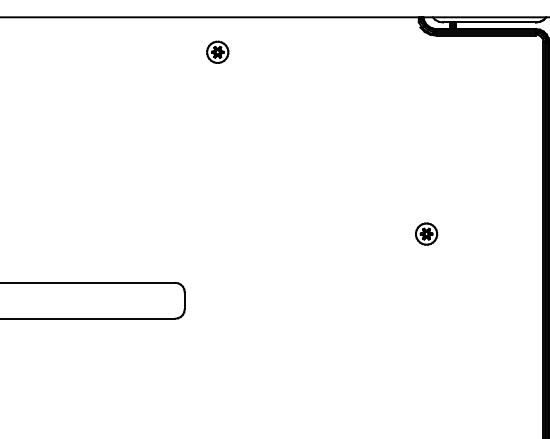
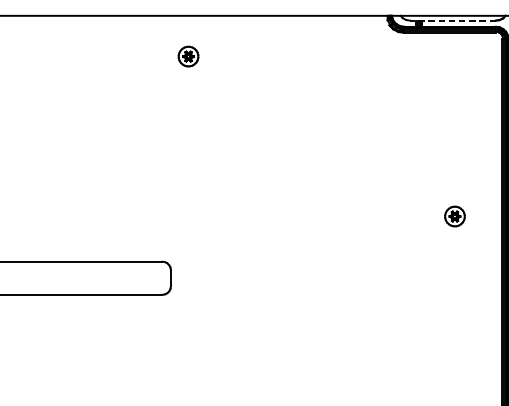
line: (489, 22) -> (453, 20), solid -> dashed
part: (217, 51) -> (188, 55), moved
part: (426, 233) -> (454, 215), moved

